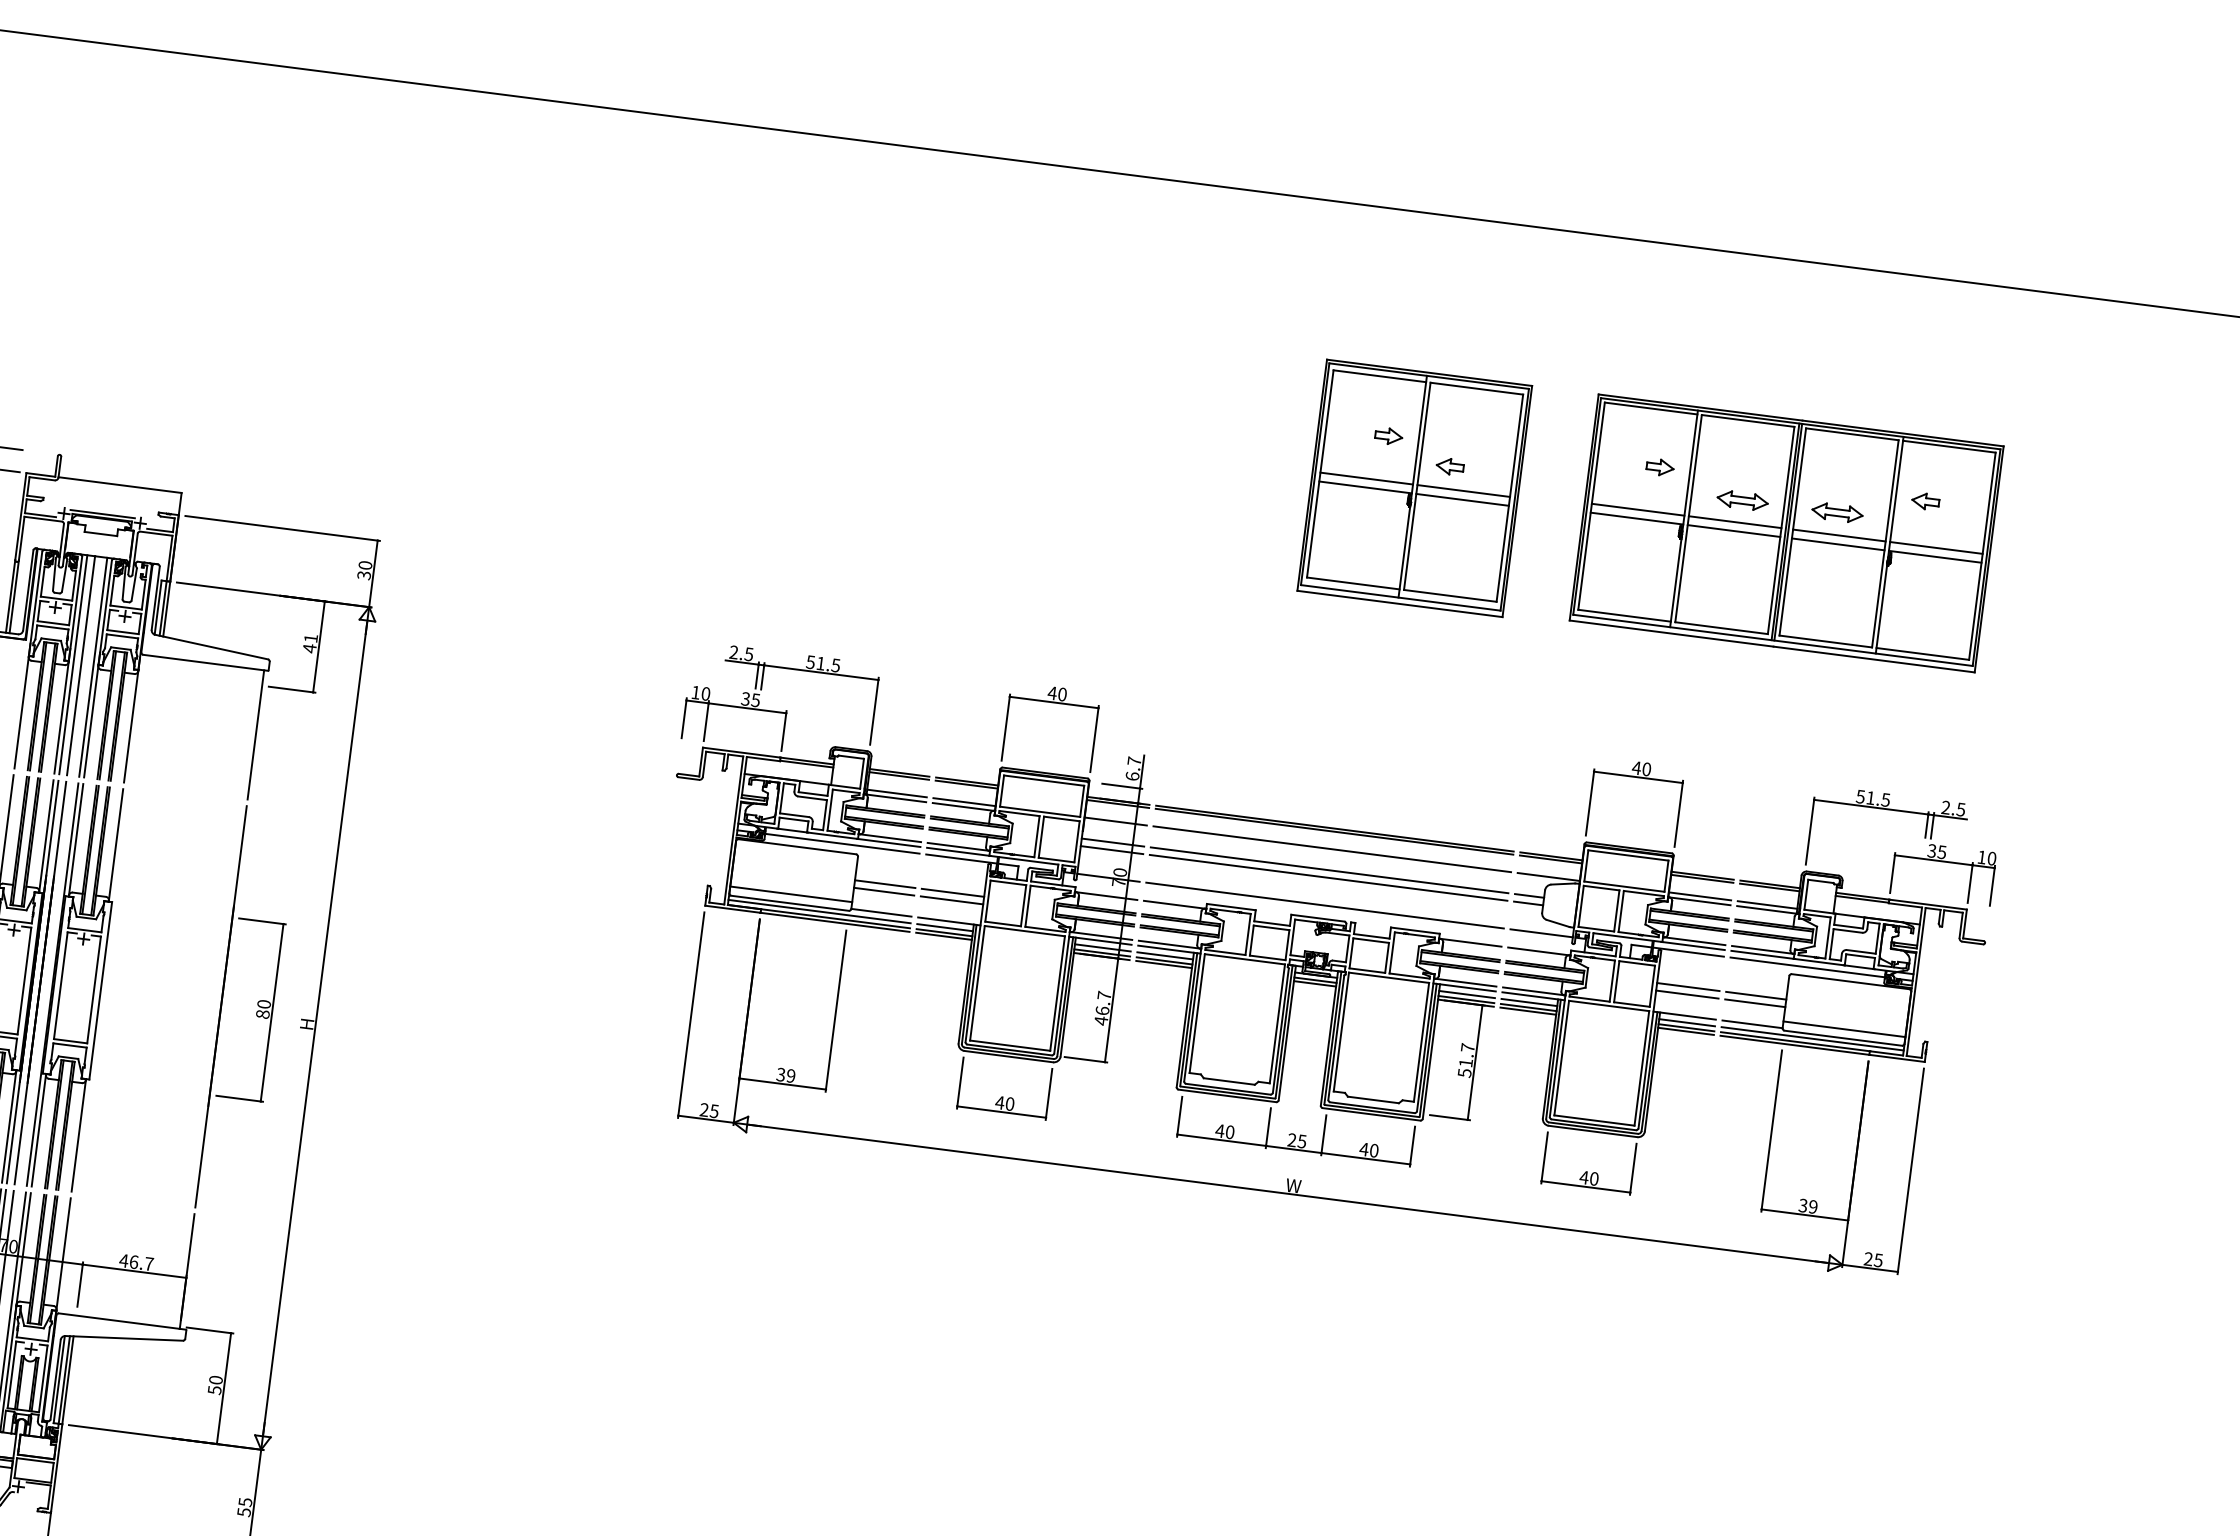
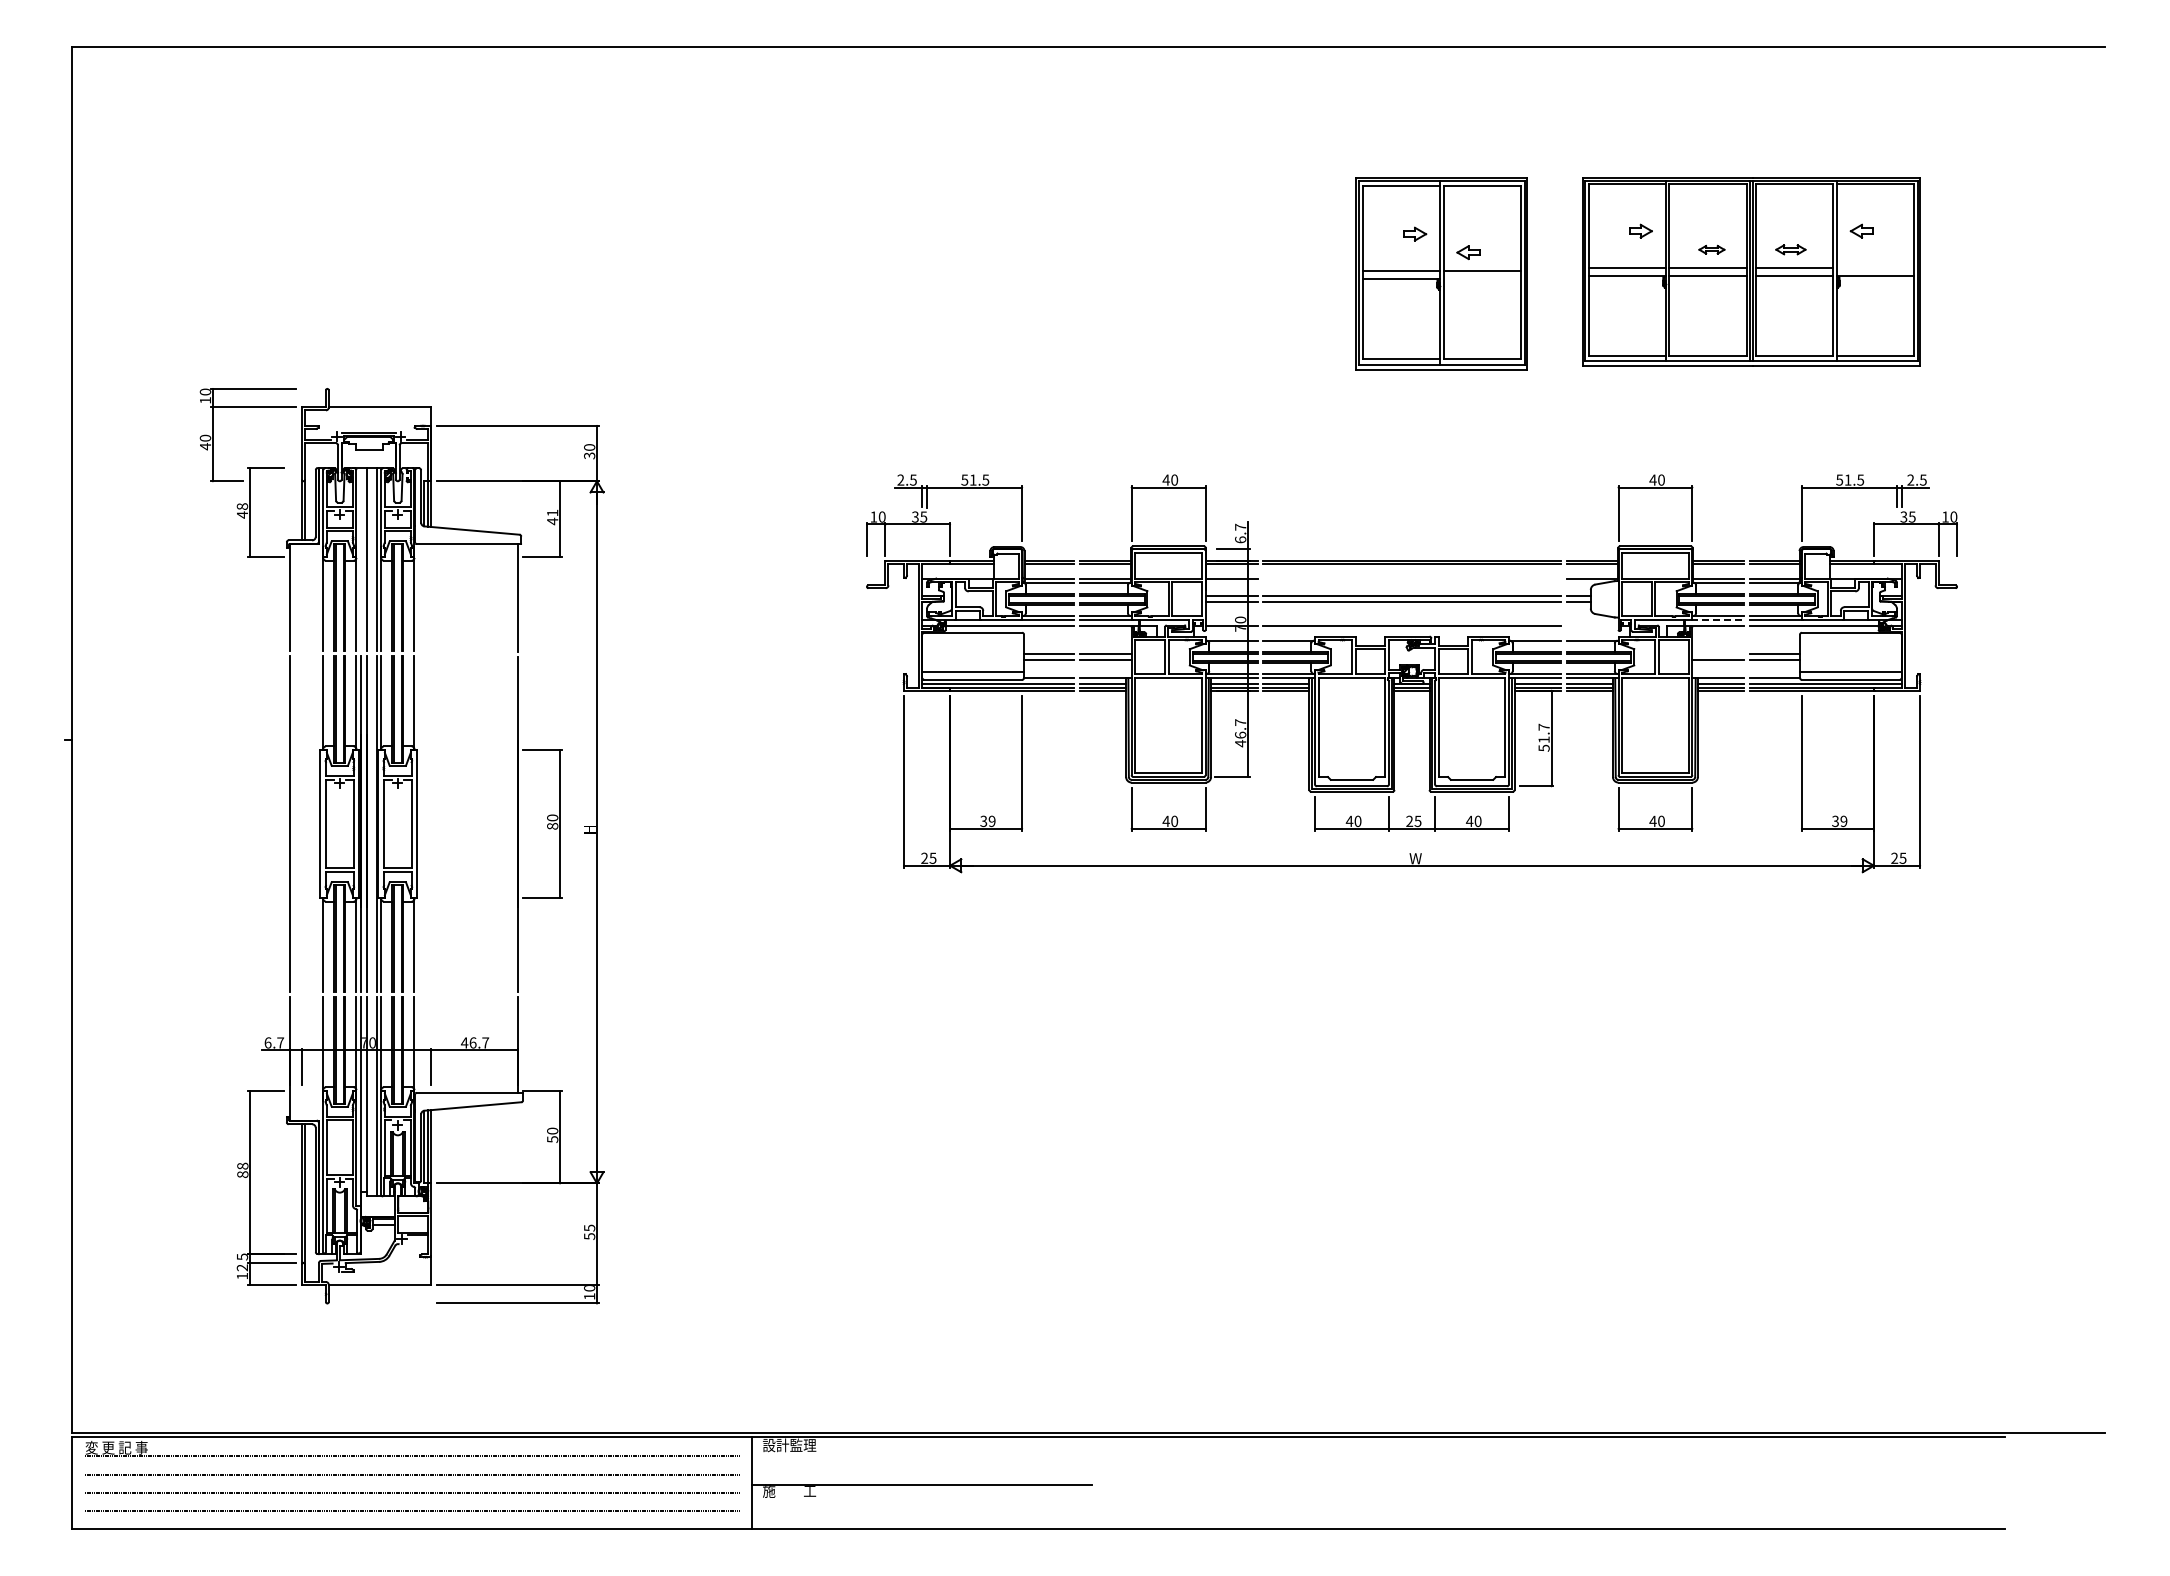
line: (1461, 499) -> (1481, 278), removed
part: (1742, 500) -> (1711, 249), size x0.6
part: (1837, 512) -> (1790, 249), size x0.7
line: (1936, 548) -> (1875, 268), removed
line: (73, 664) -> (360, 559), removed
line: (1332, 849) -> (1412, 578), removed
line: (1541, 933) -> (1592, 625), removed
line: (1693, 946) -> (1718, 620), solid -> dashed
line: (1688, 987) -> (1718, 654), removed

